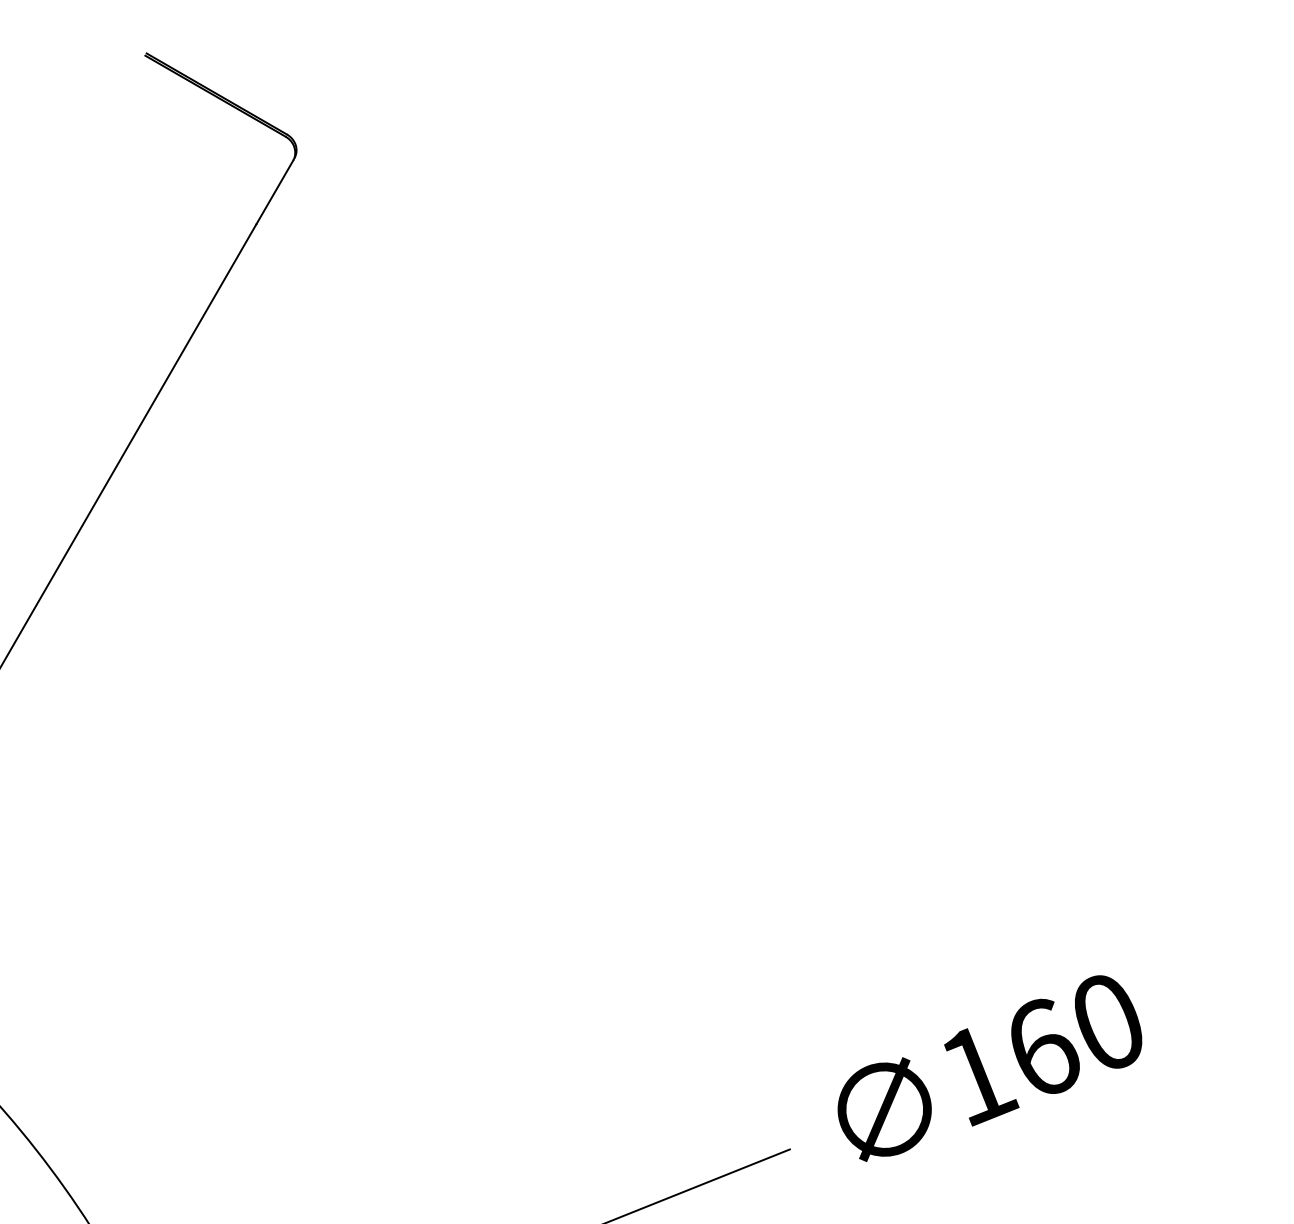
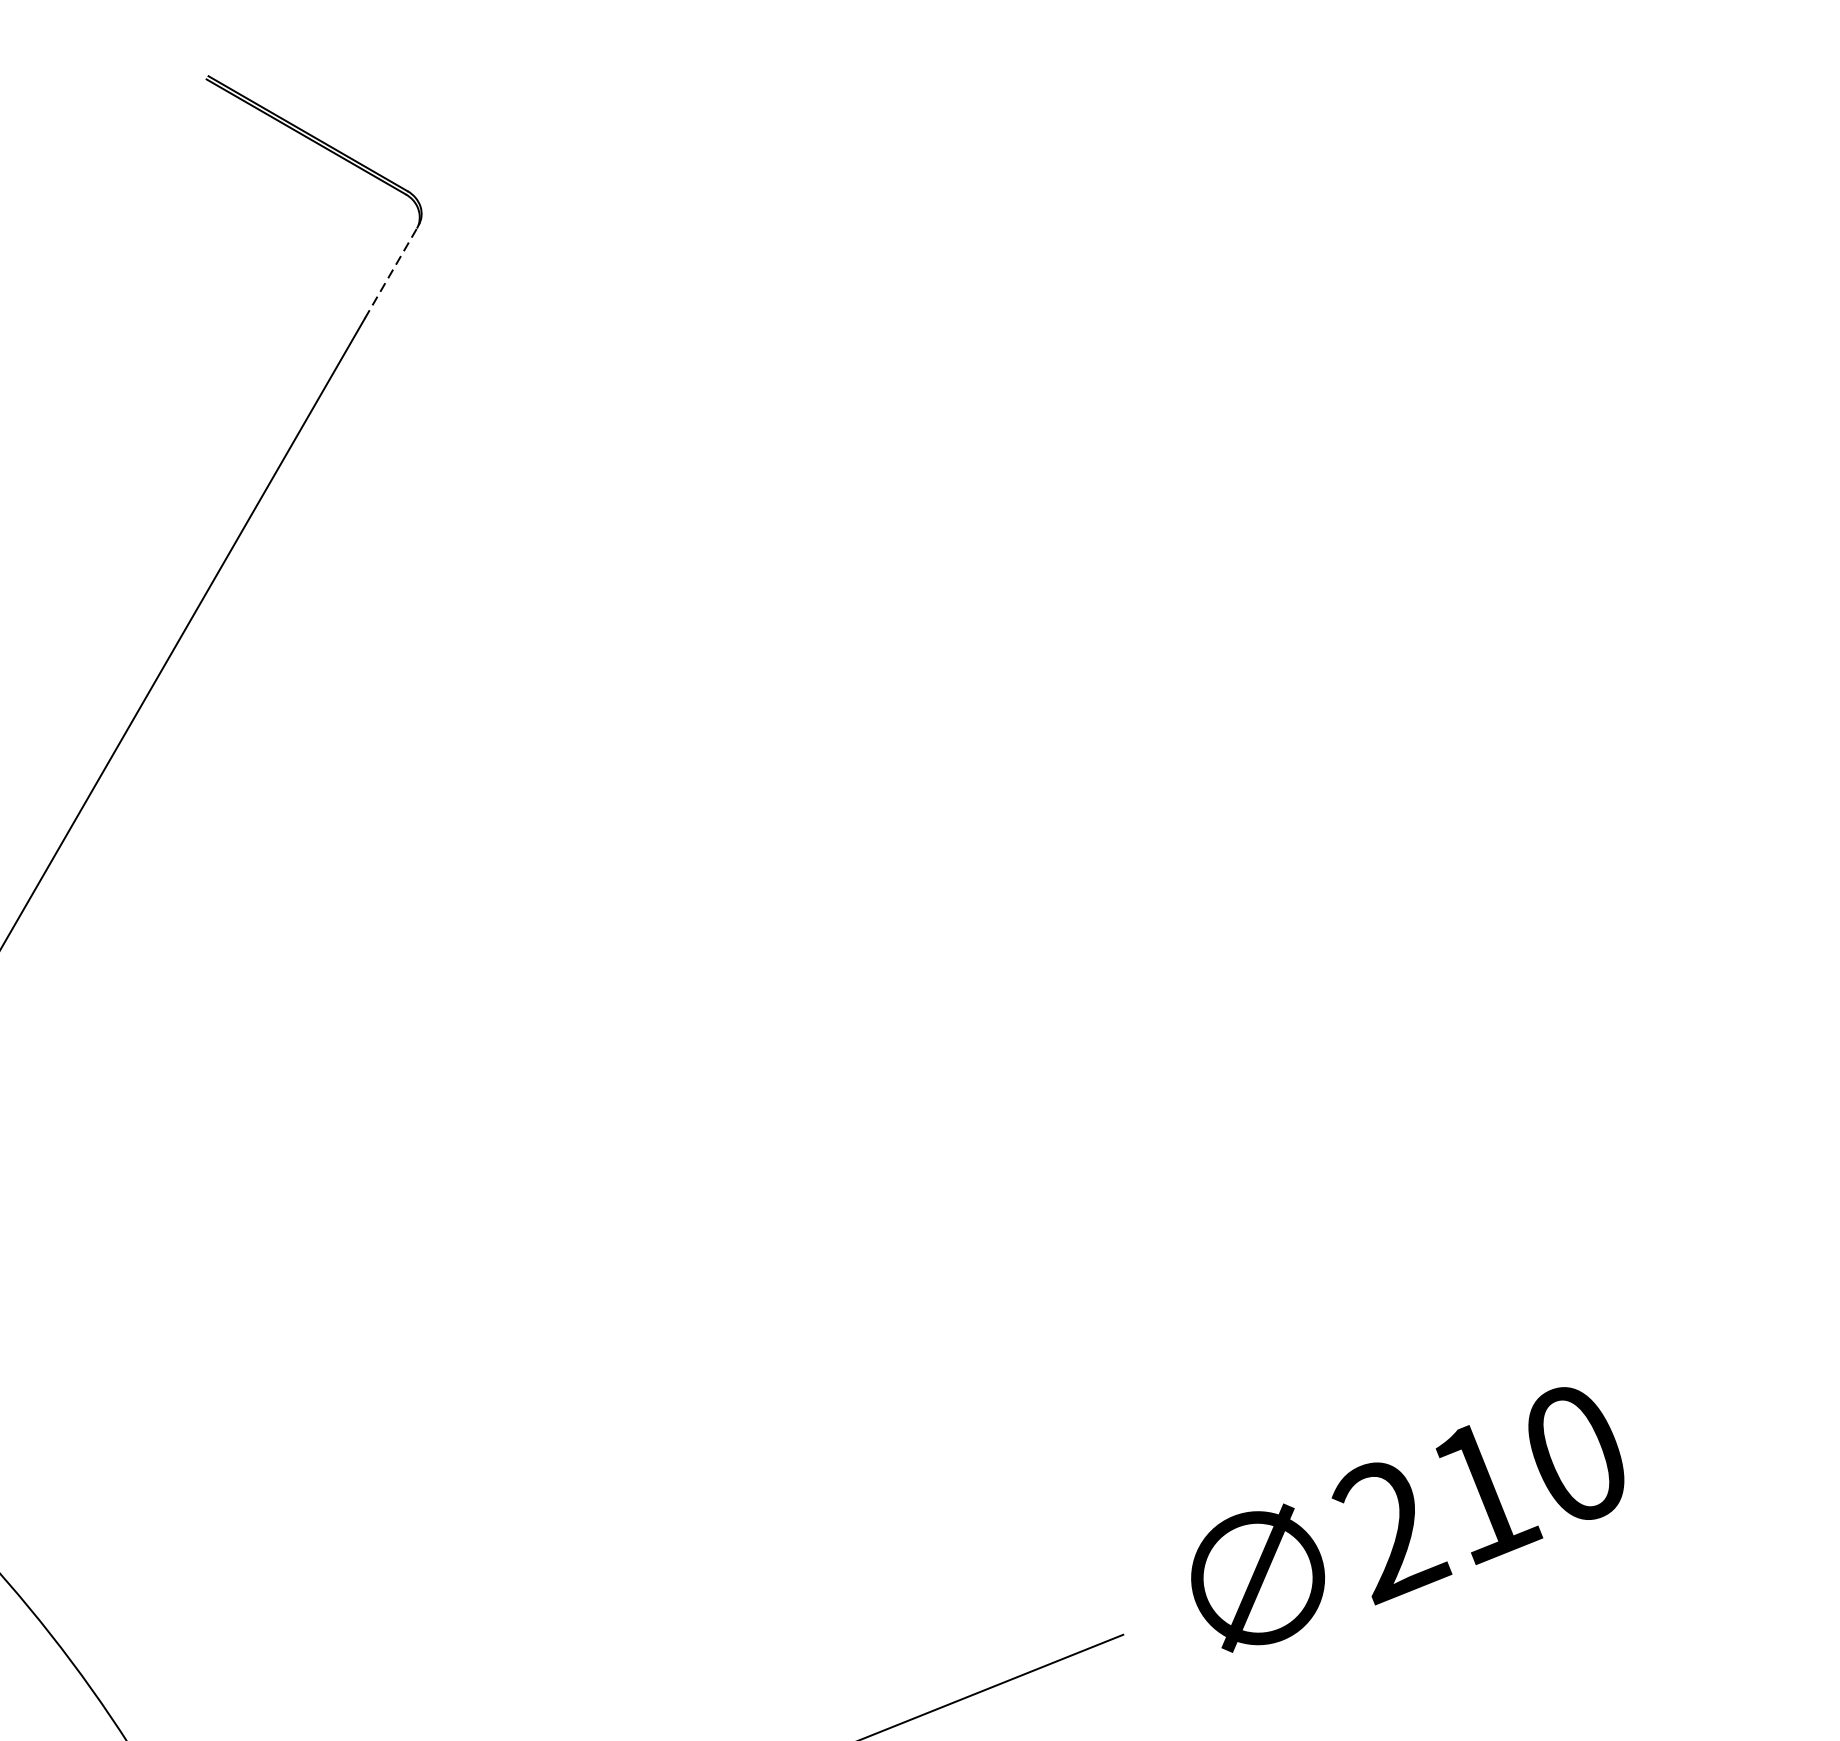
line: (274, 192) -> (390, 273), solid -> dashed
text: (1010, 1063) -> (1436, 1512), 160 -> 210

